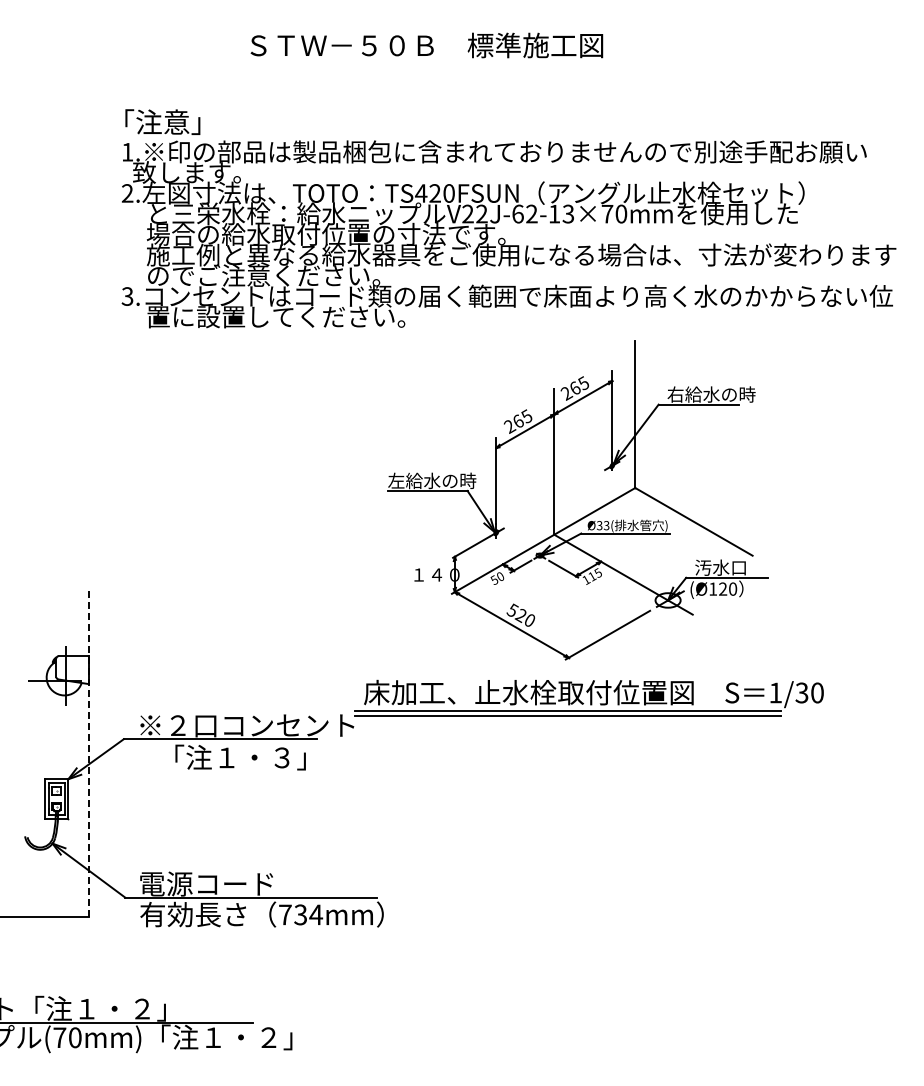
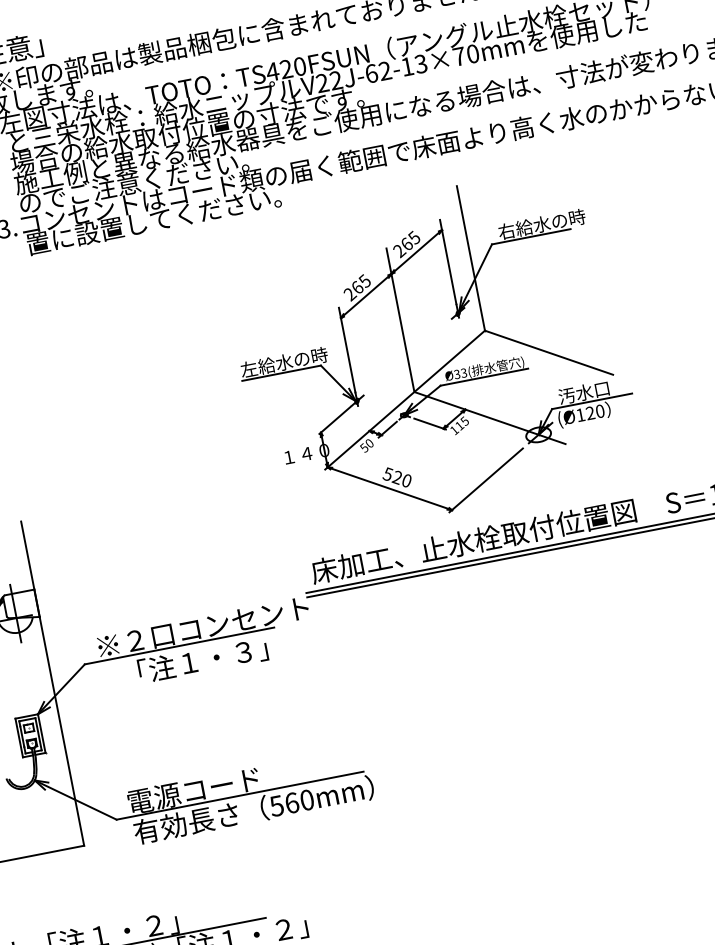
part: (577, 500) -> (430, 353), moved
line: (88, 751) -> (52, 683), dashed -> solid
text: (300, 914) -> (291, 802), 734mm -> 560mm

